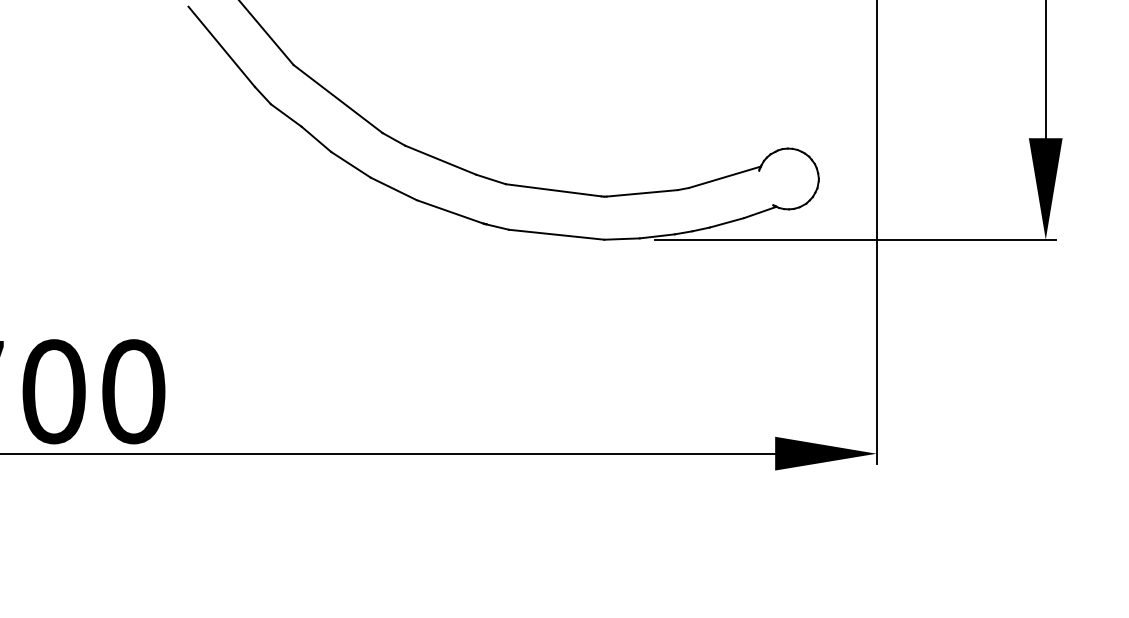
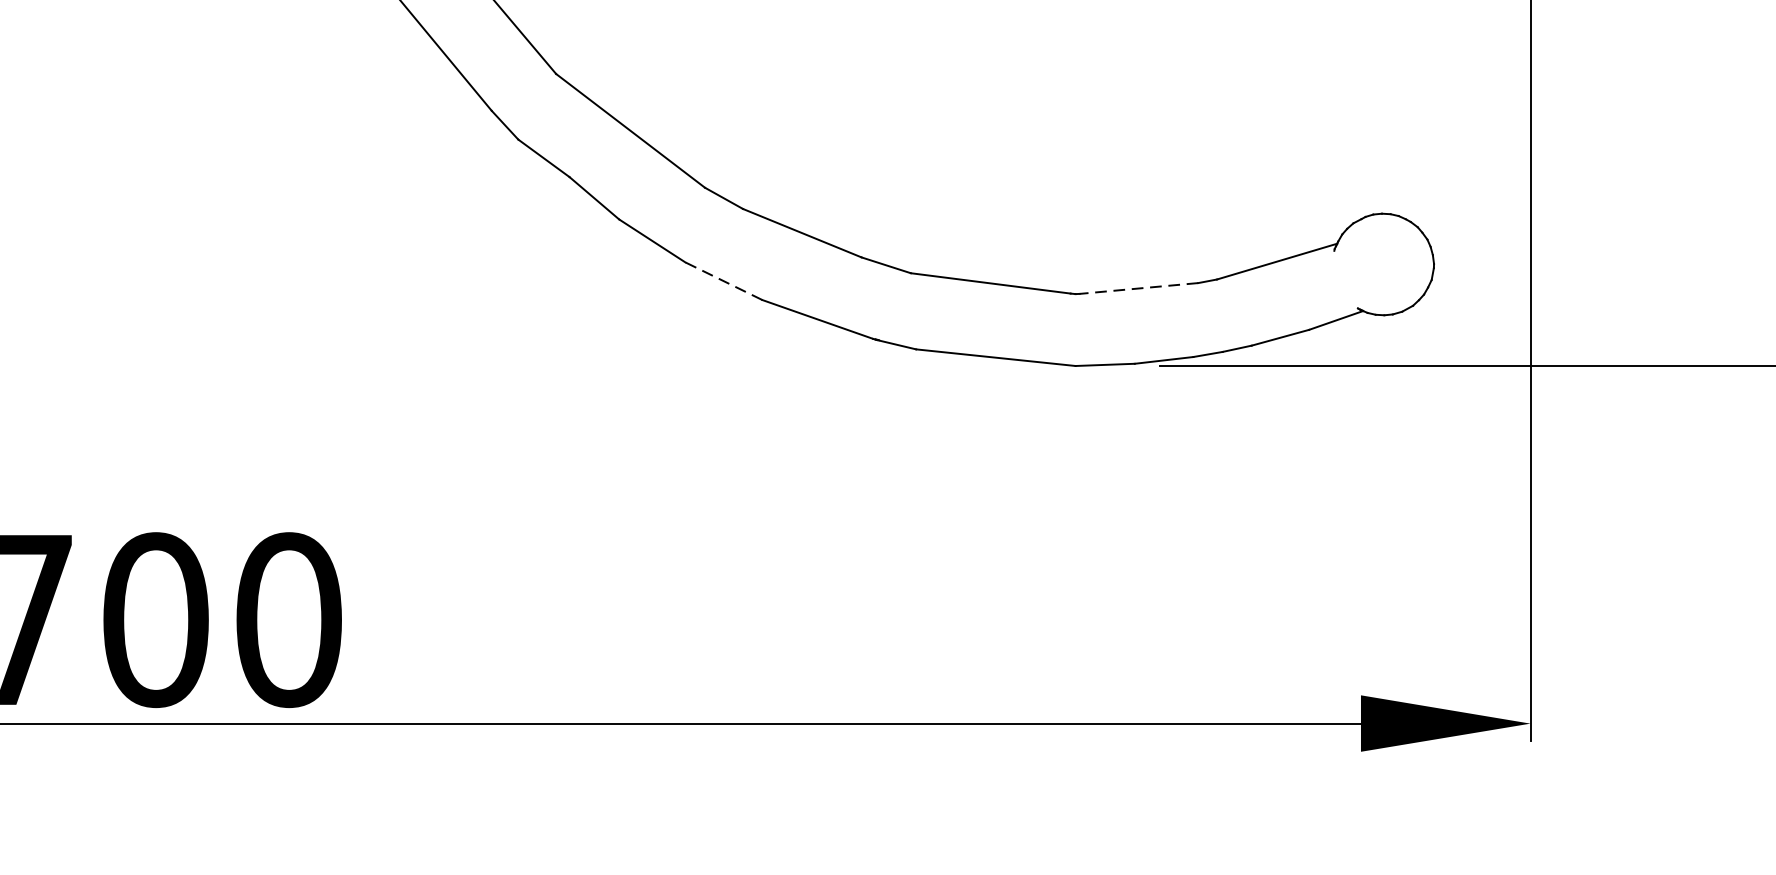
line: (393, 188) -> (723, 280), solid -> dashed
line: (642, 193) -> (1139, 288), solid -> dashed

